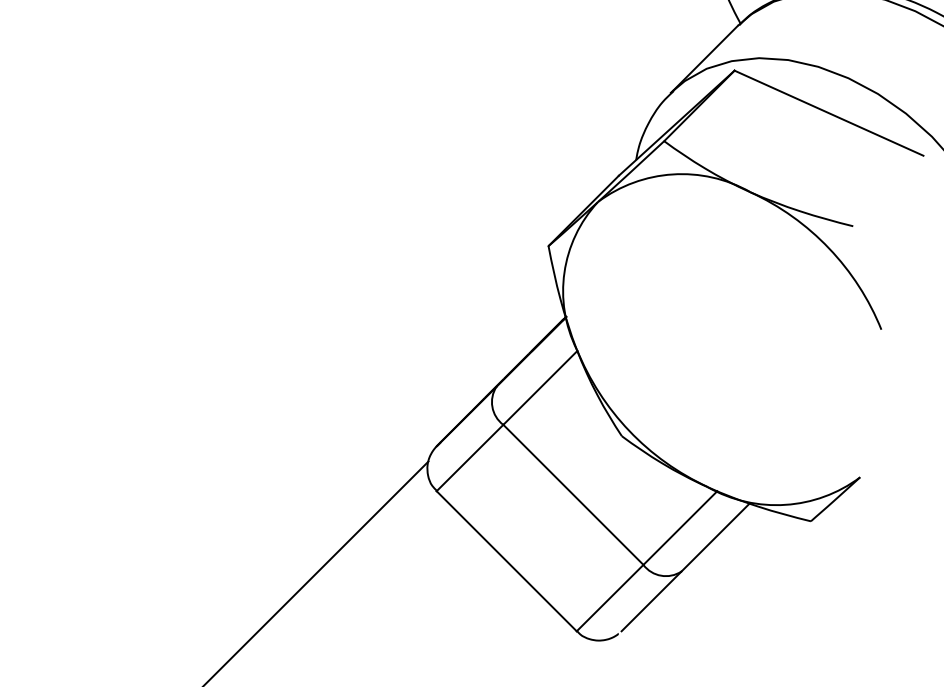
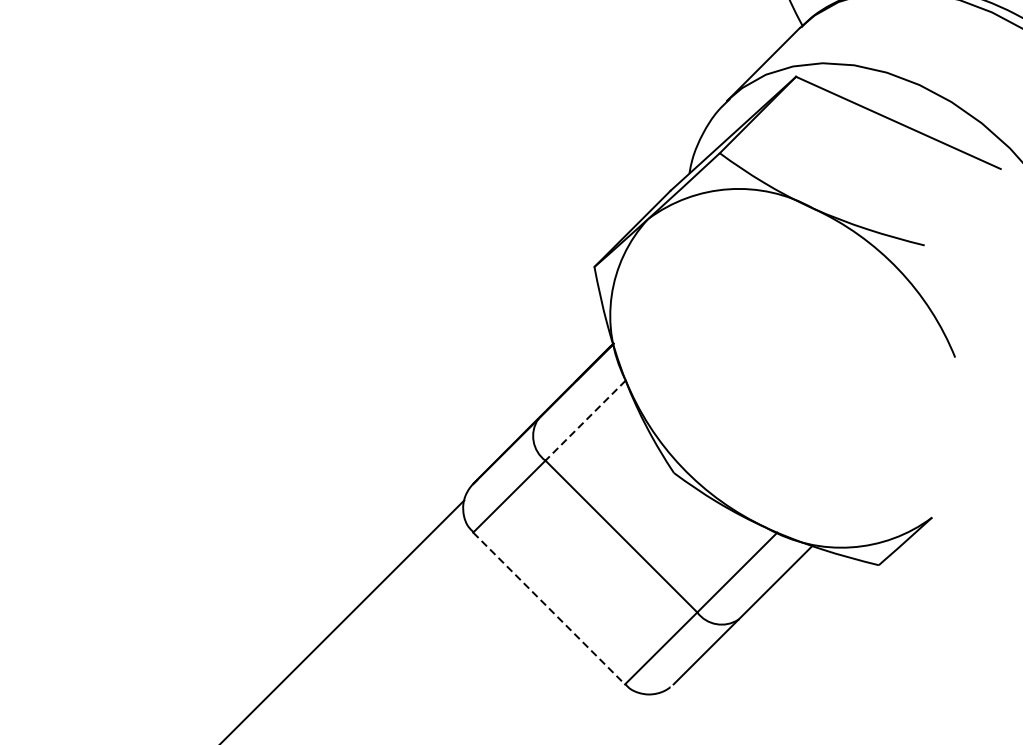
line: (540, 388) -> (585, 421), solid -> dashed
line: (507, 561) -> (549, 608), solid -> dashed

